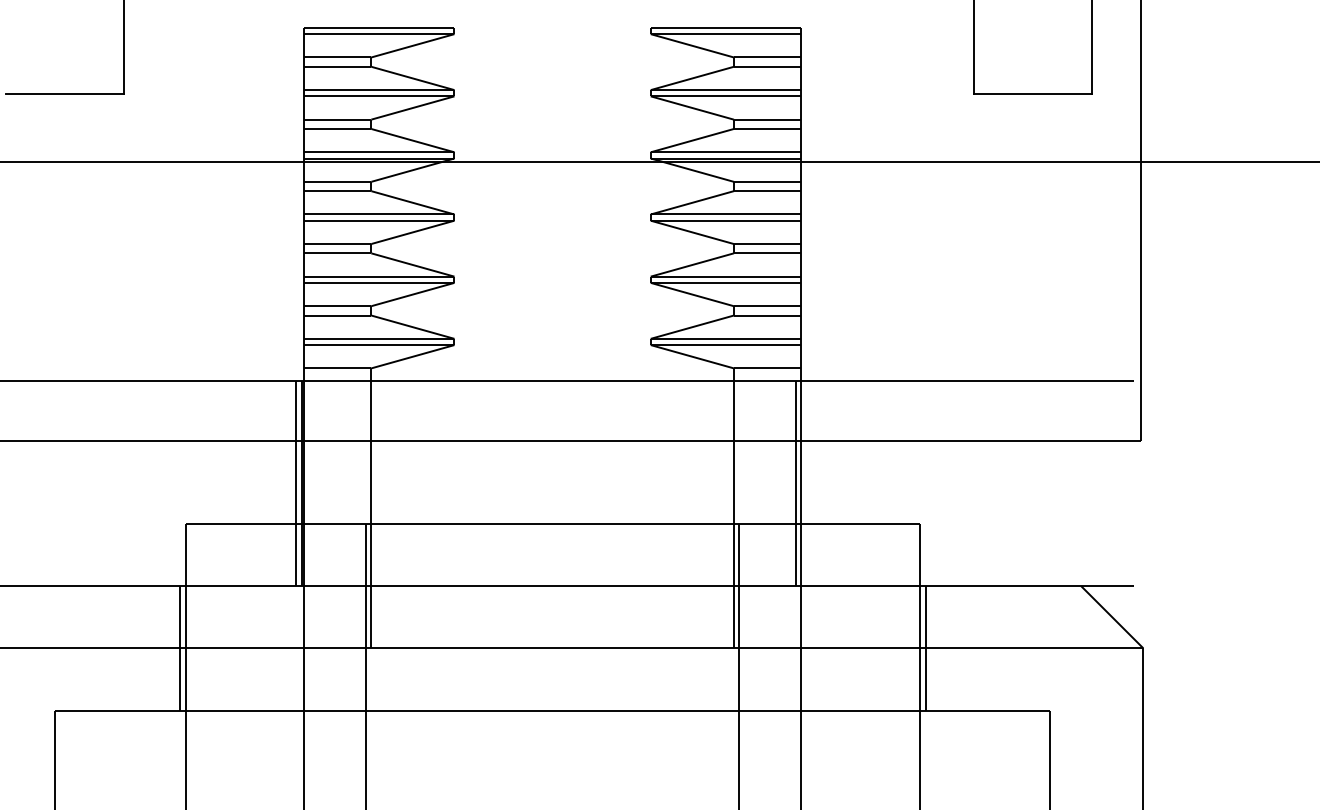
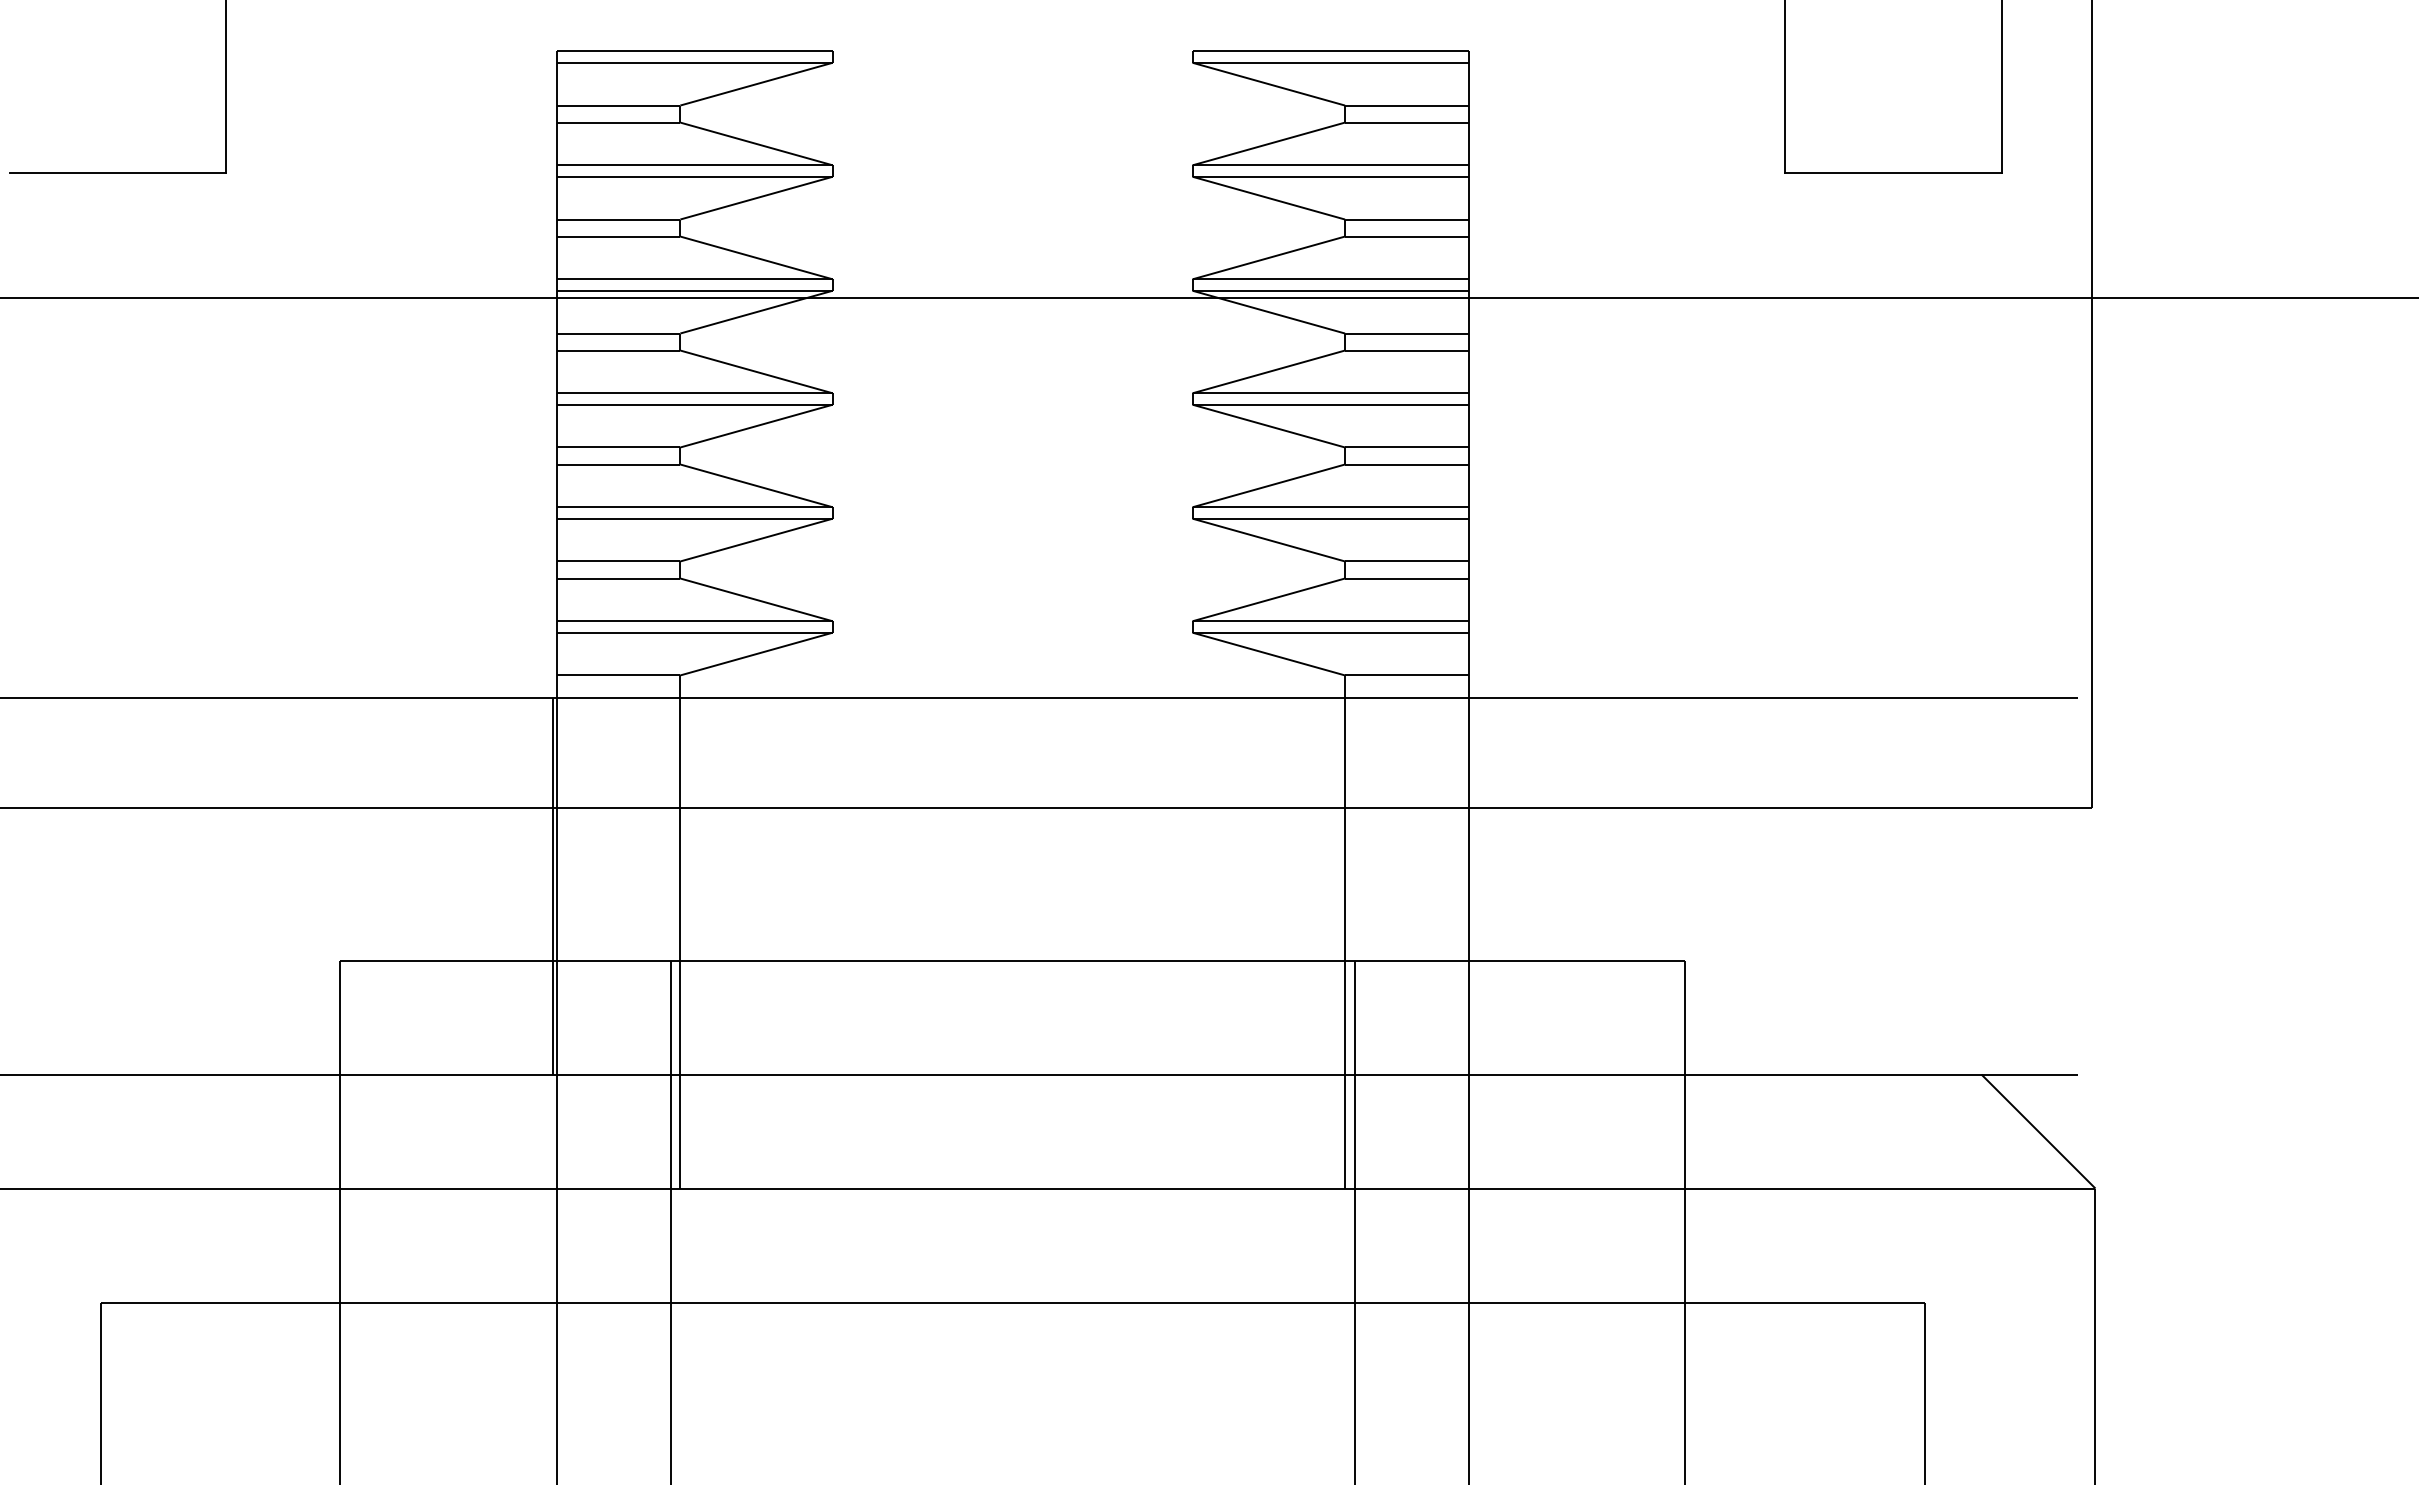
line: (296, 483) -> (543, 886), removed
line: (795, 483) -> (1457, 886), removed
line: (179, 648) -> (328, 1188), removed
line: (925, 648) -> (1696, 1188), removed

